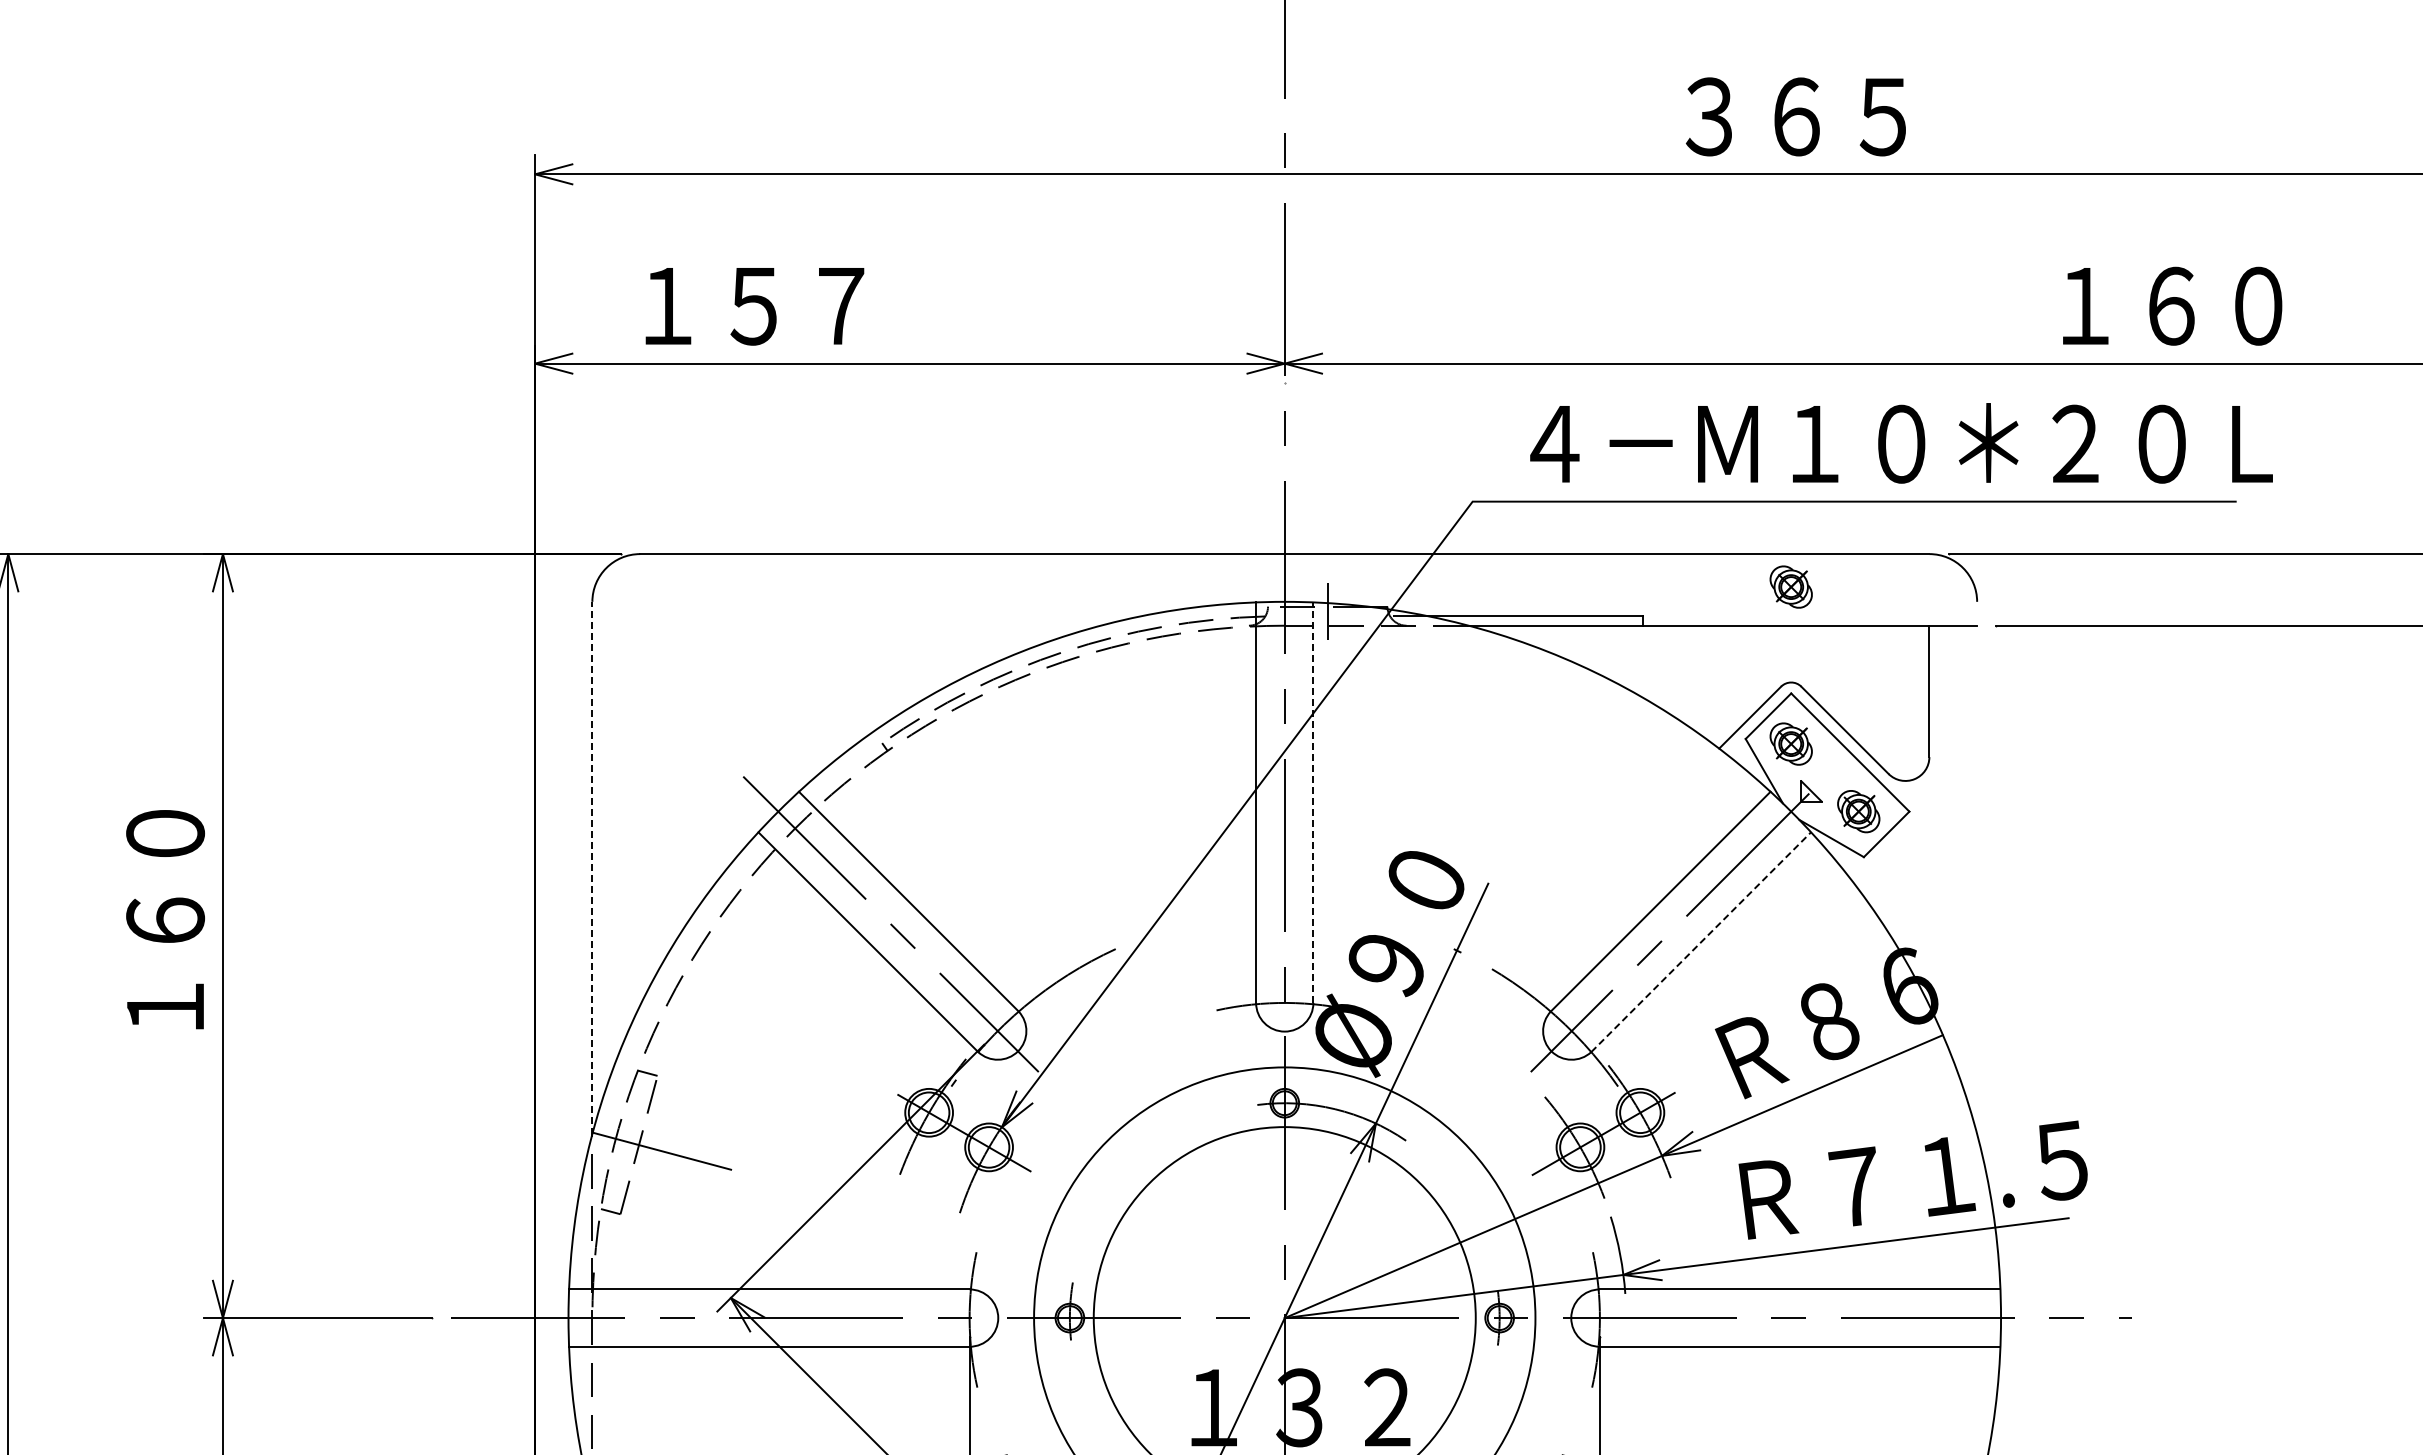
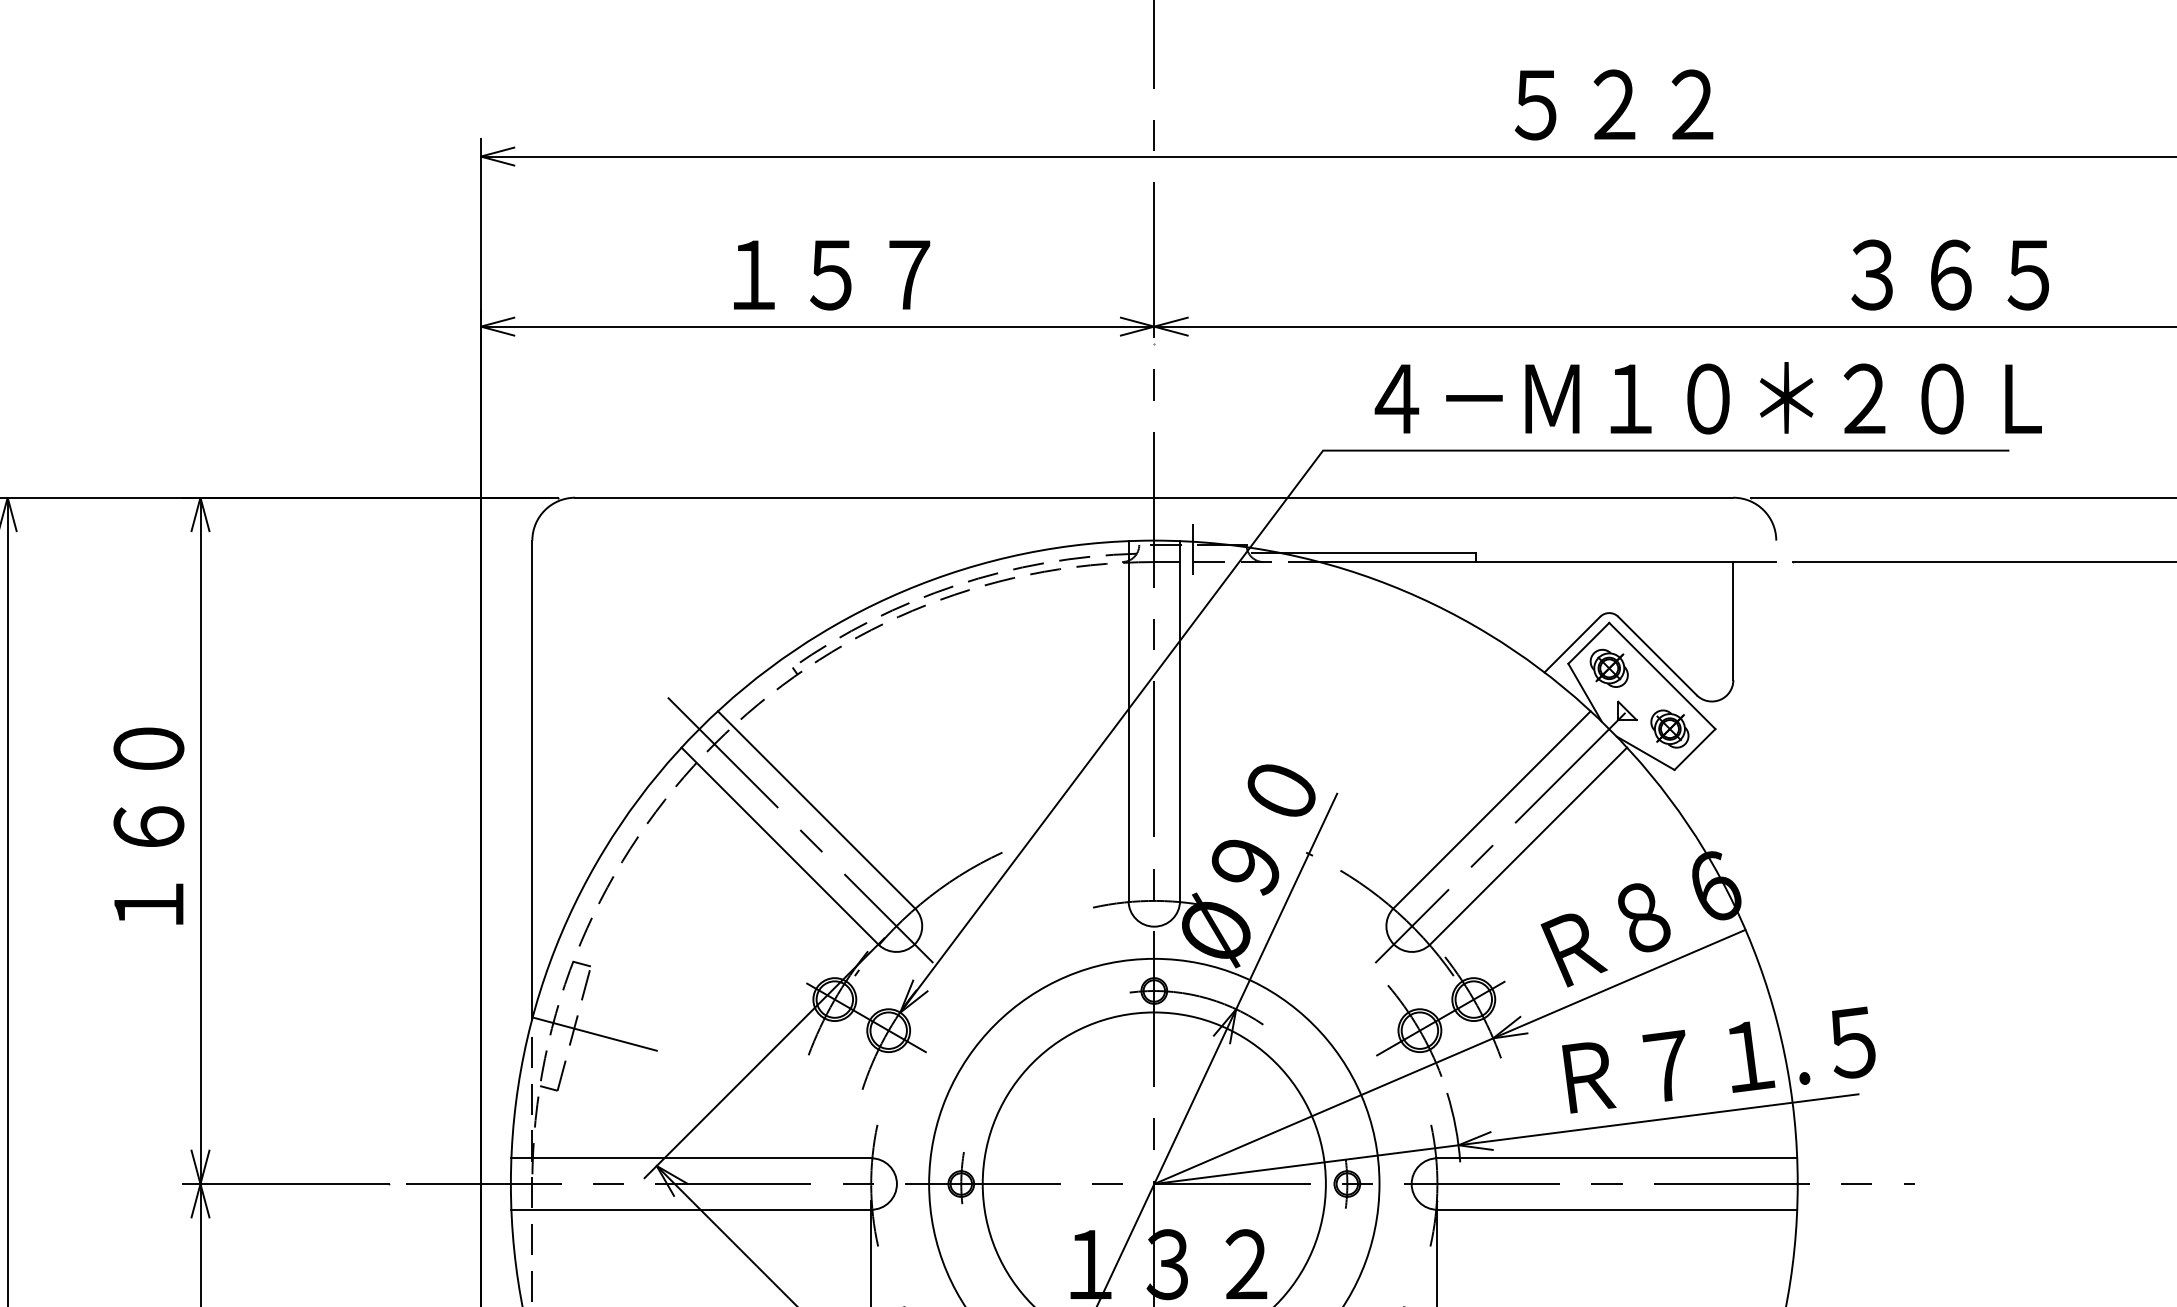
text: (1795, 116) -> (1613, 104), ３６５ -> ５２２
text: (2171, 305) -> (1950, 274), １６０ -> ３６５
text: (754, 306) -> (831, 275), moved
part: (1790, 586) -> (1608, 526), removed
line: (1313, 802) -> (1180, 720), dashed -> solid
line: (592, 867) -> (532, 779), dashed -> solid
line: (1701, 941) -> (1528, 845), dashed -> solid

